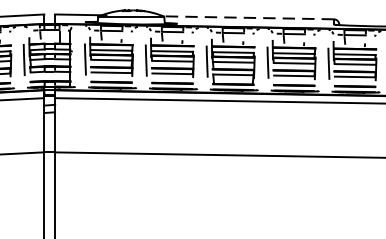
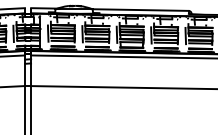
line: (246, 18) -> (139, 10), dashed -> solid

